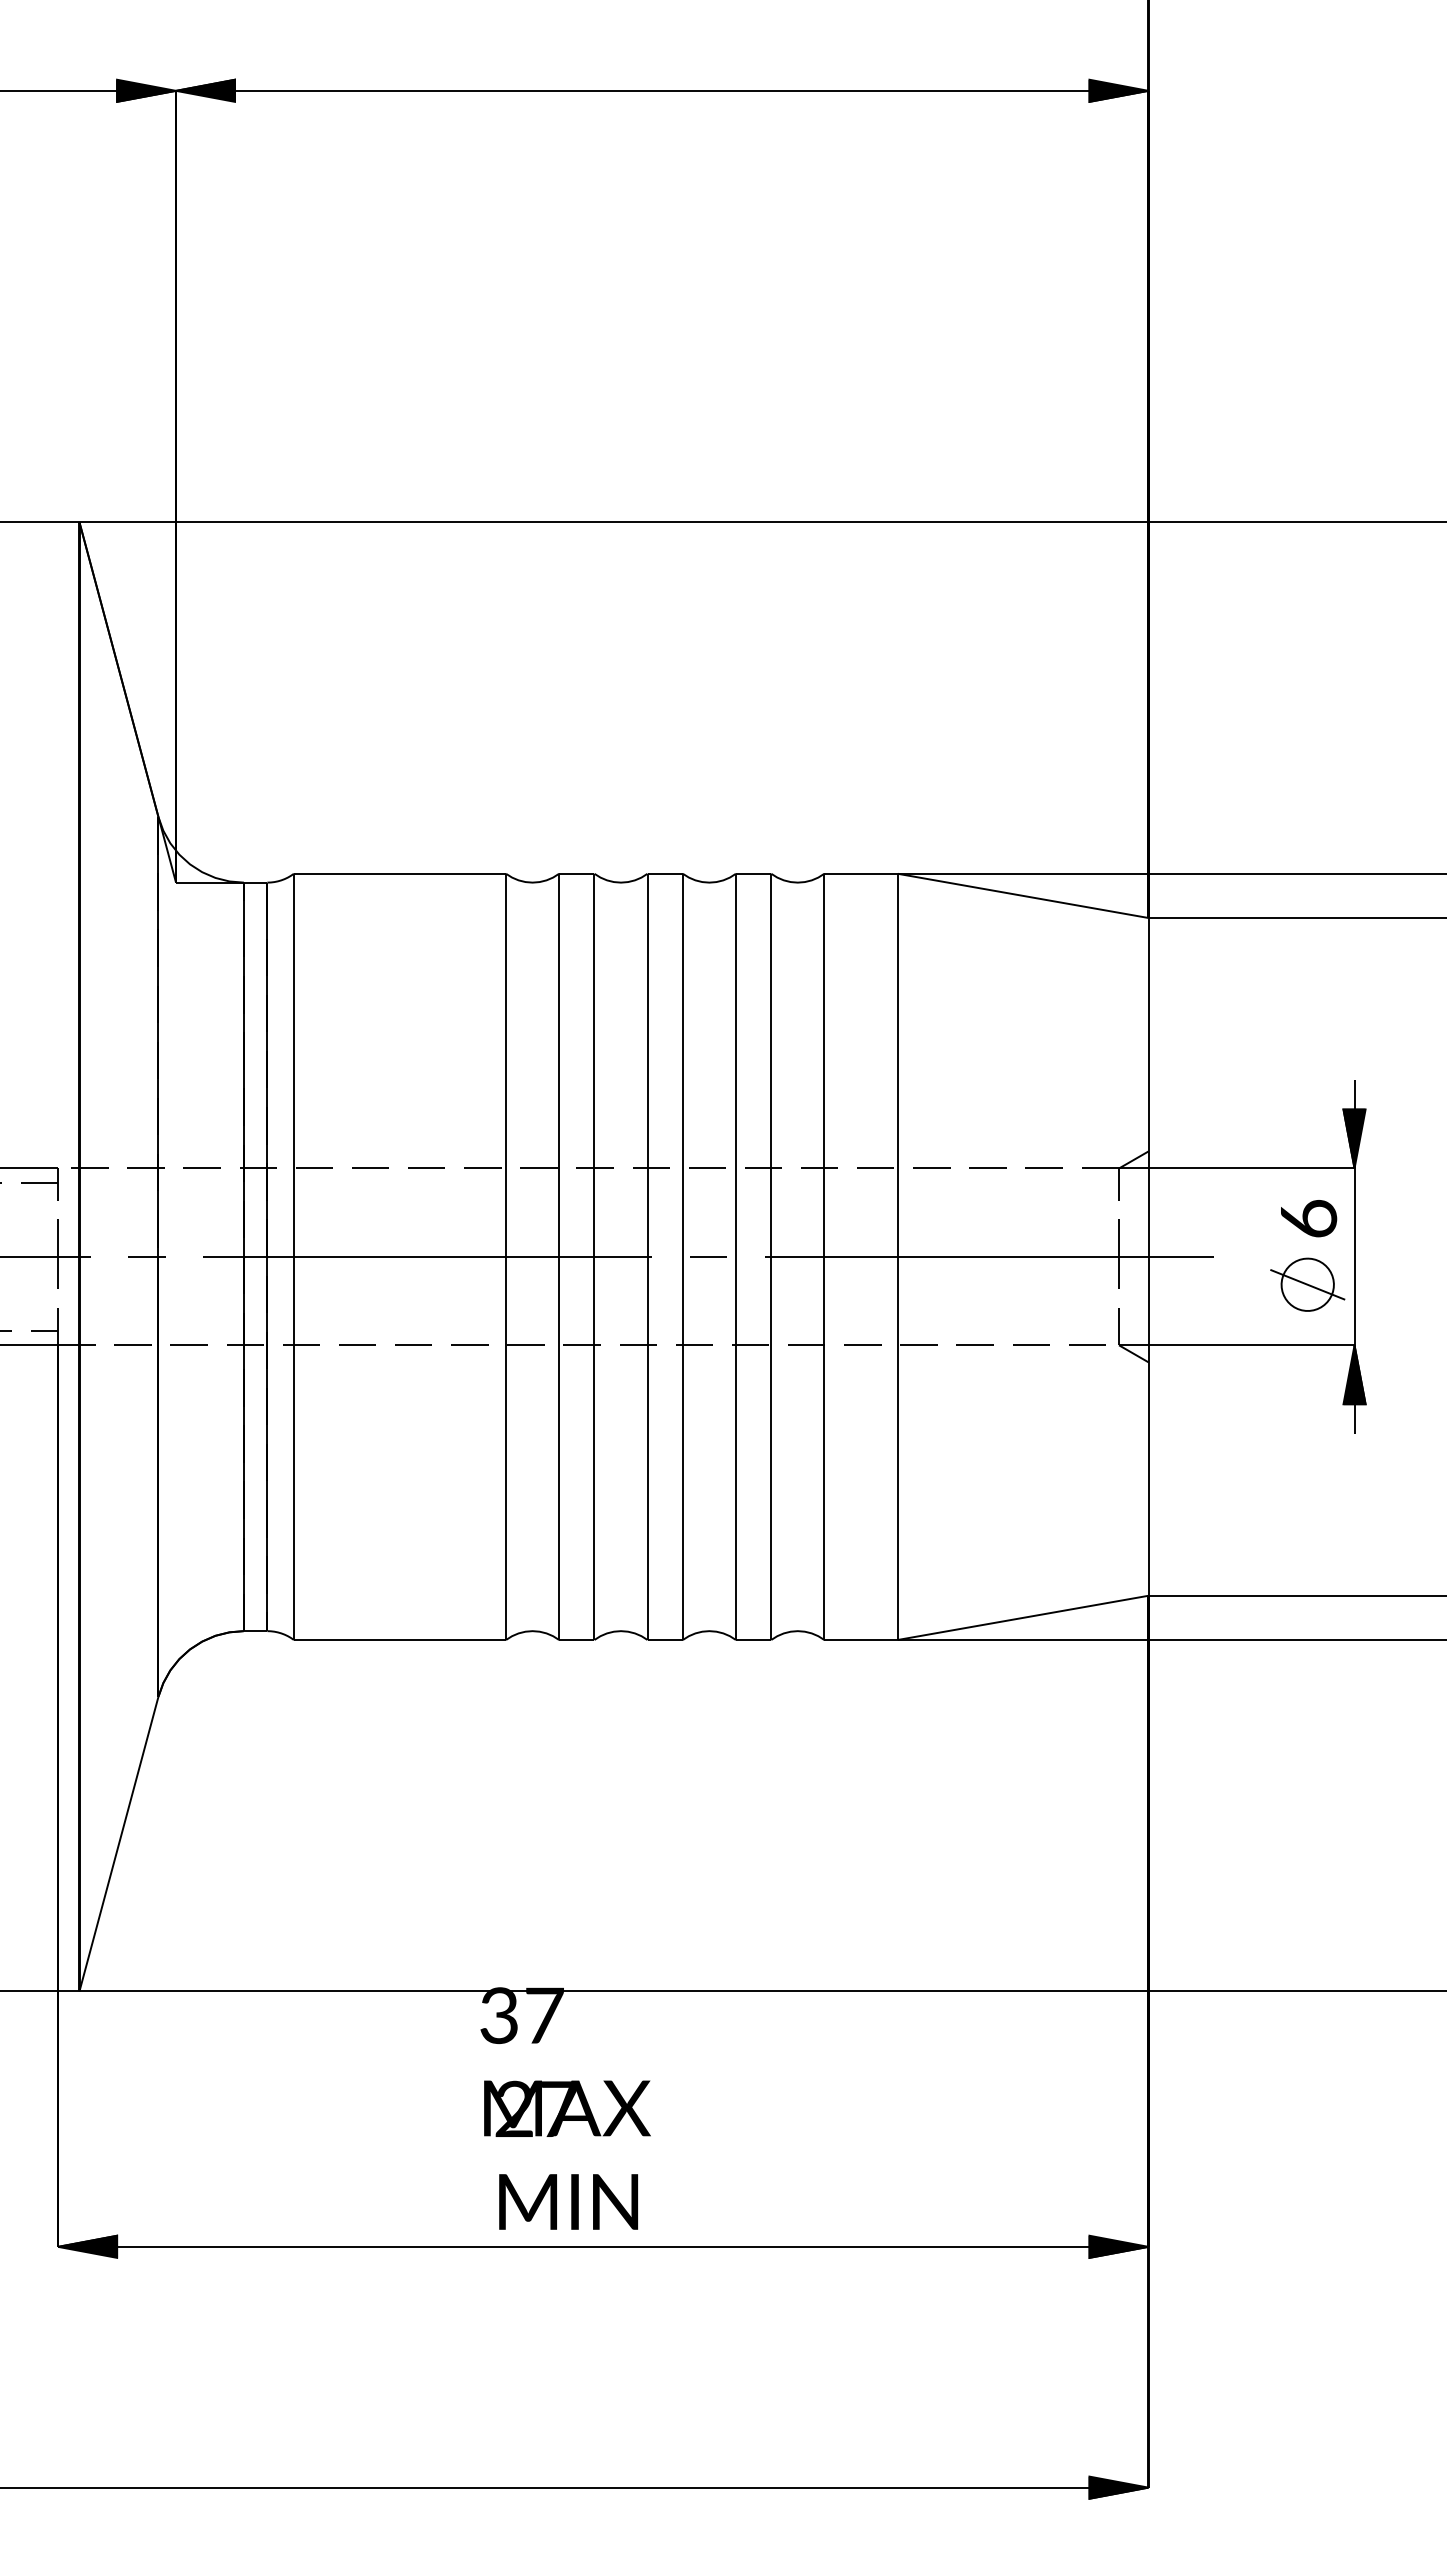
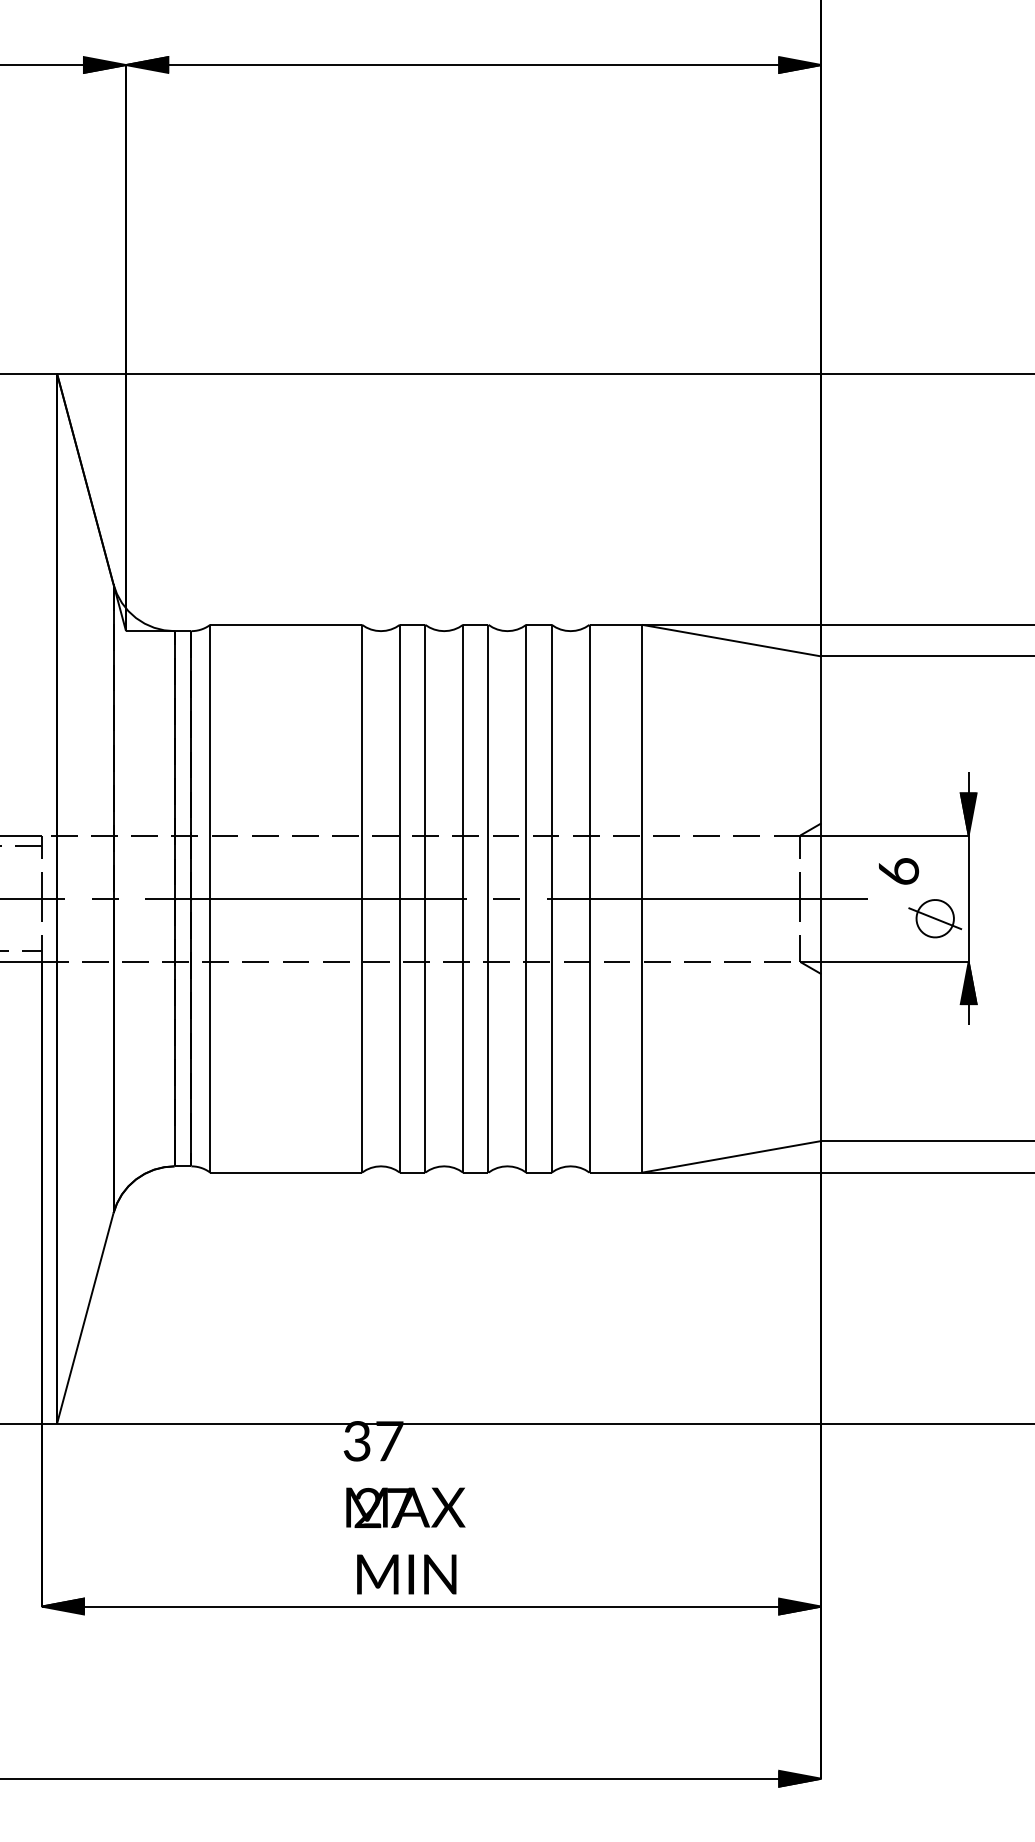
text: (1309, 1218) -> (899, 871), moved

